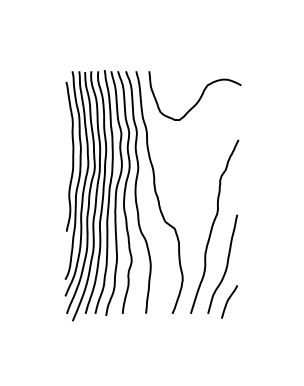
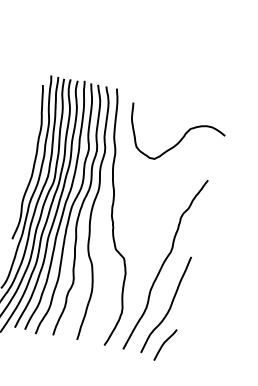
curve: (199, 97) -> (179, 139), moved

